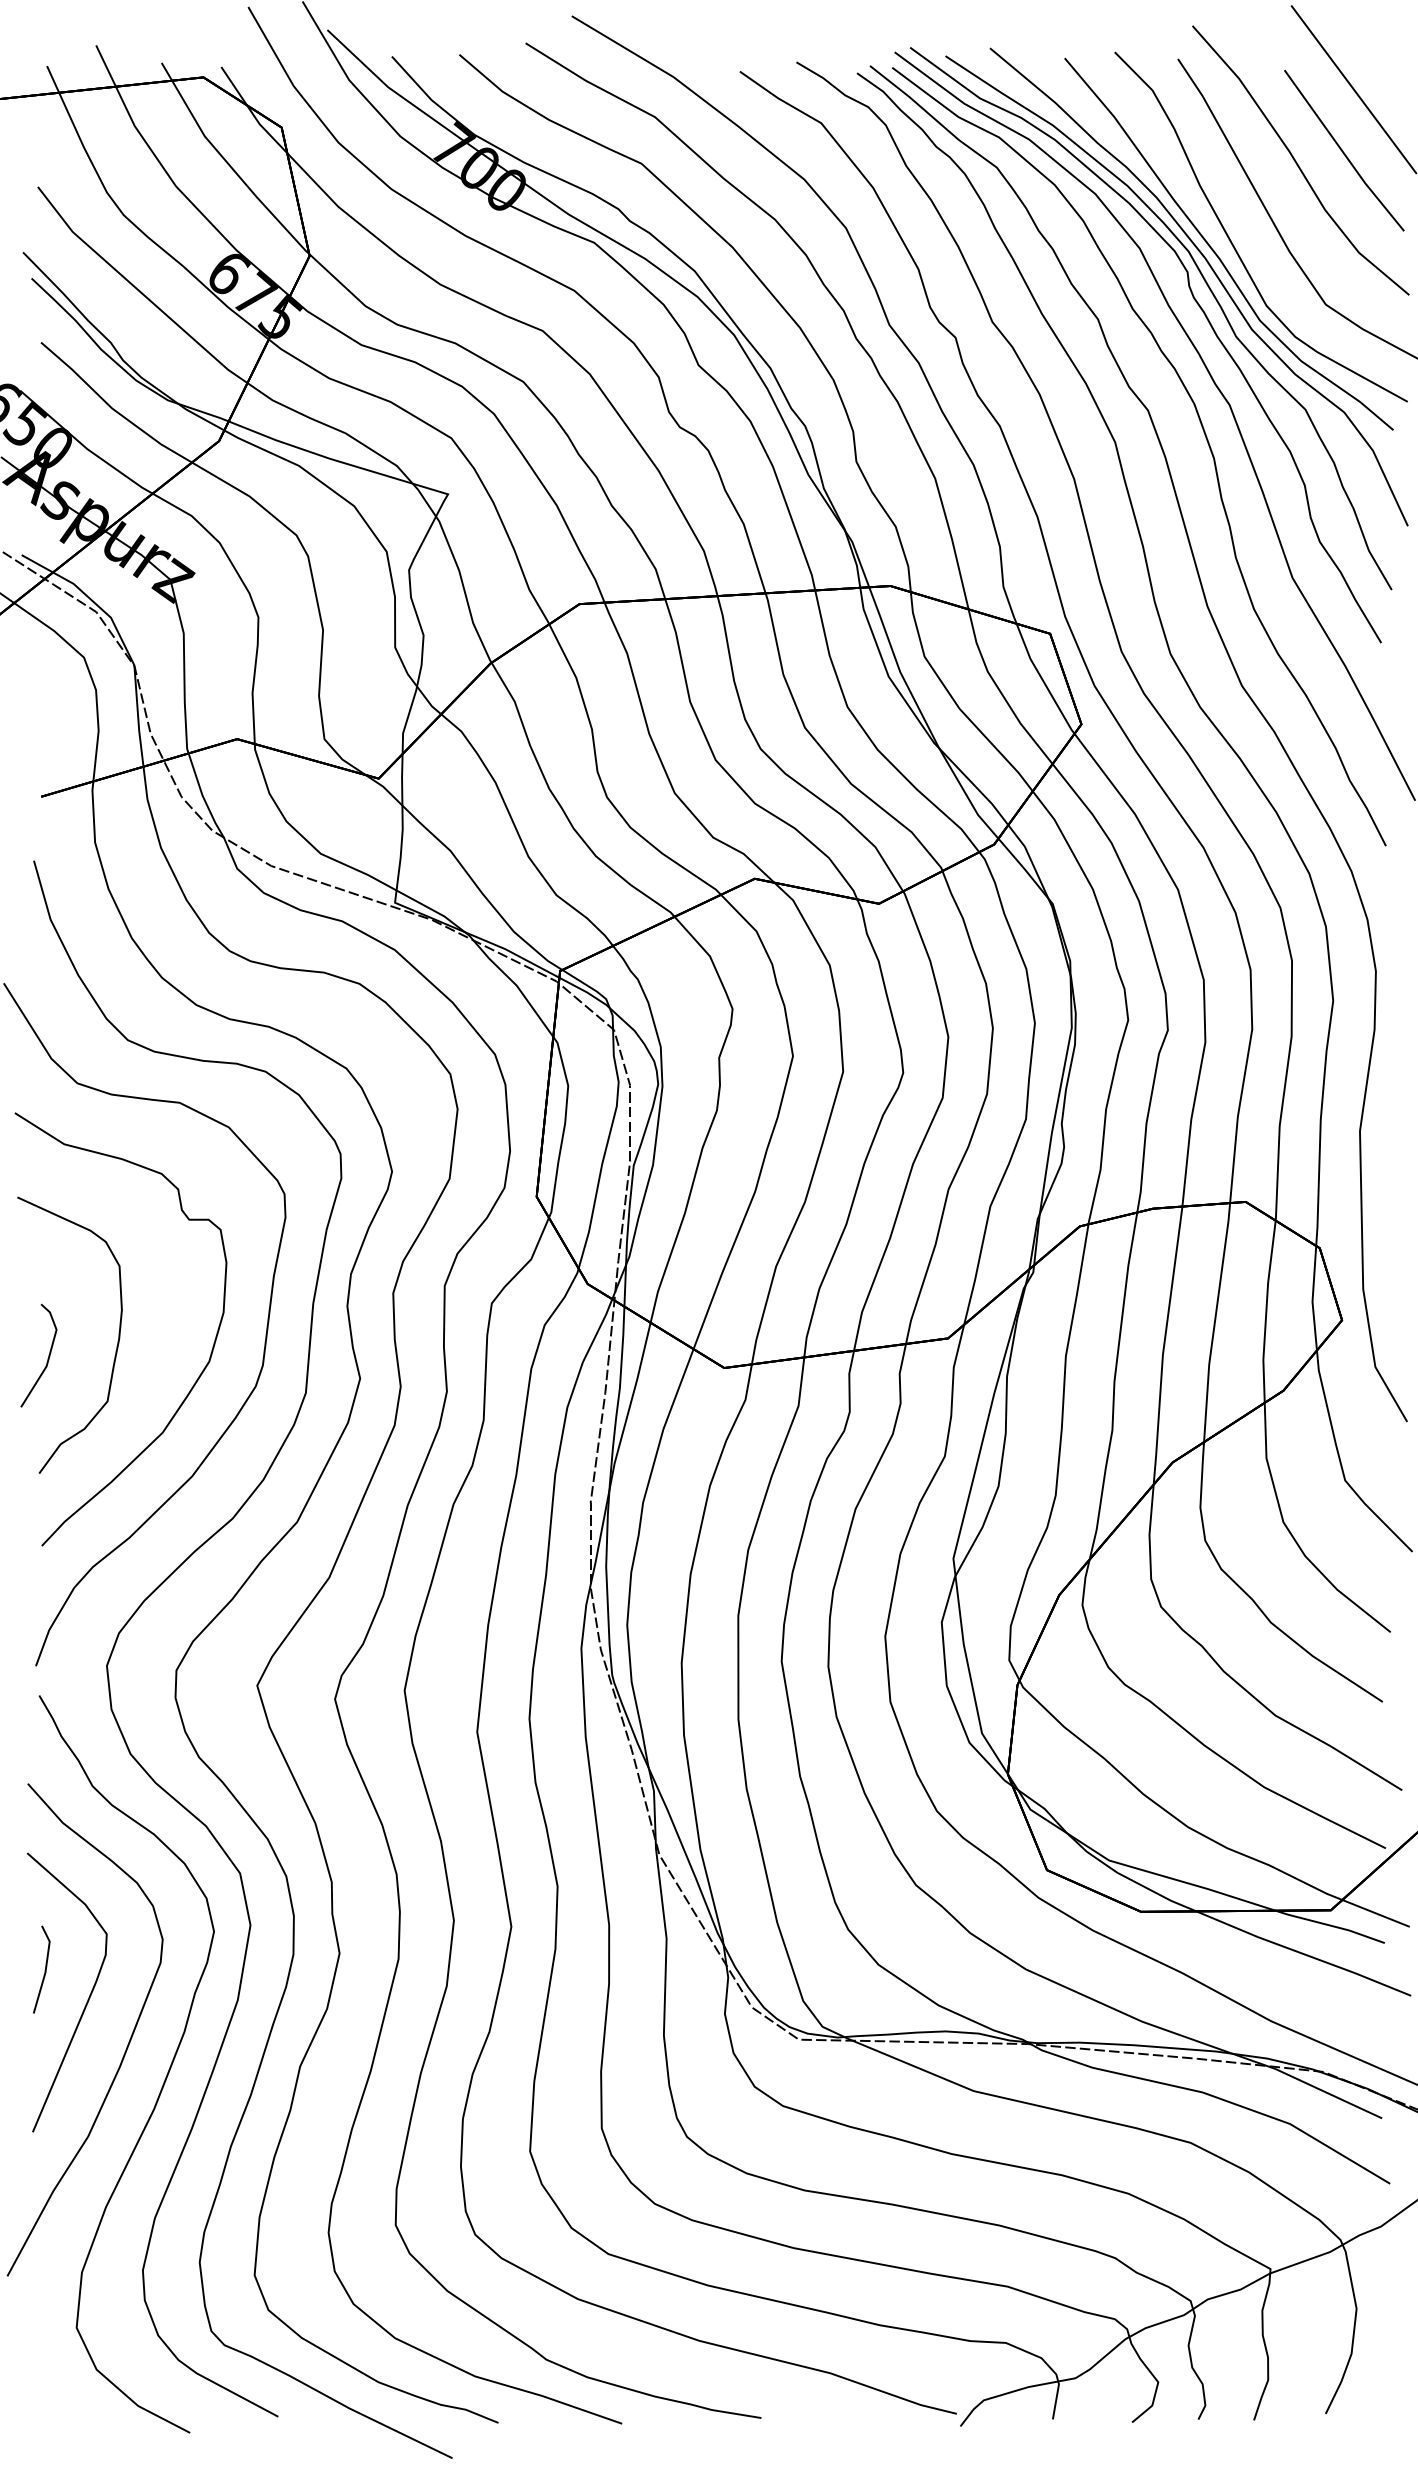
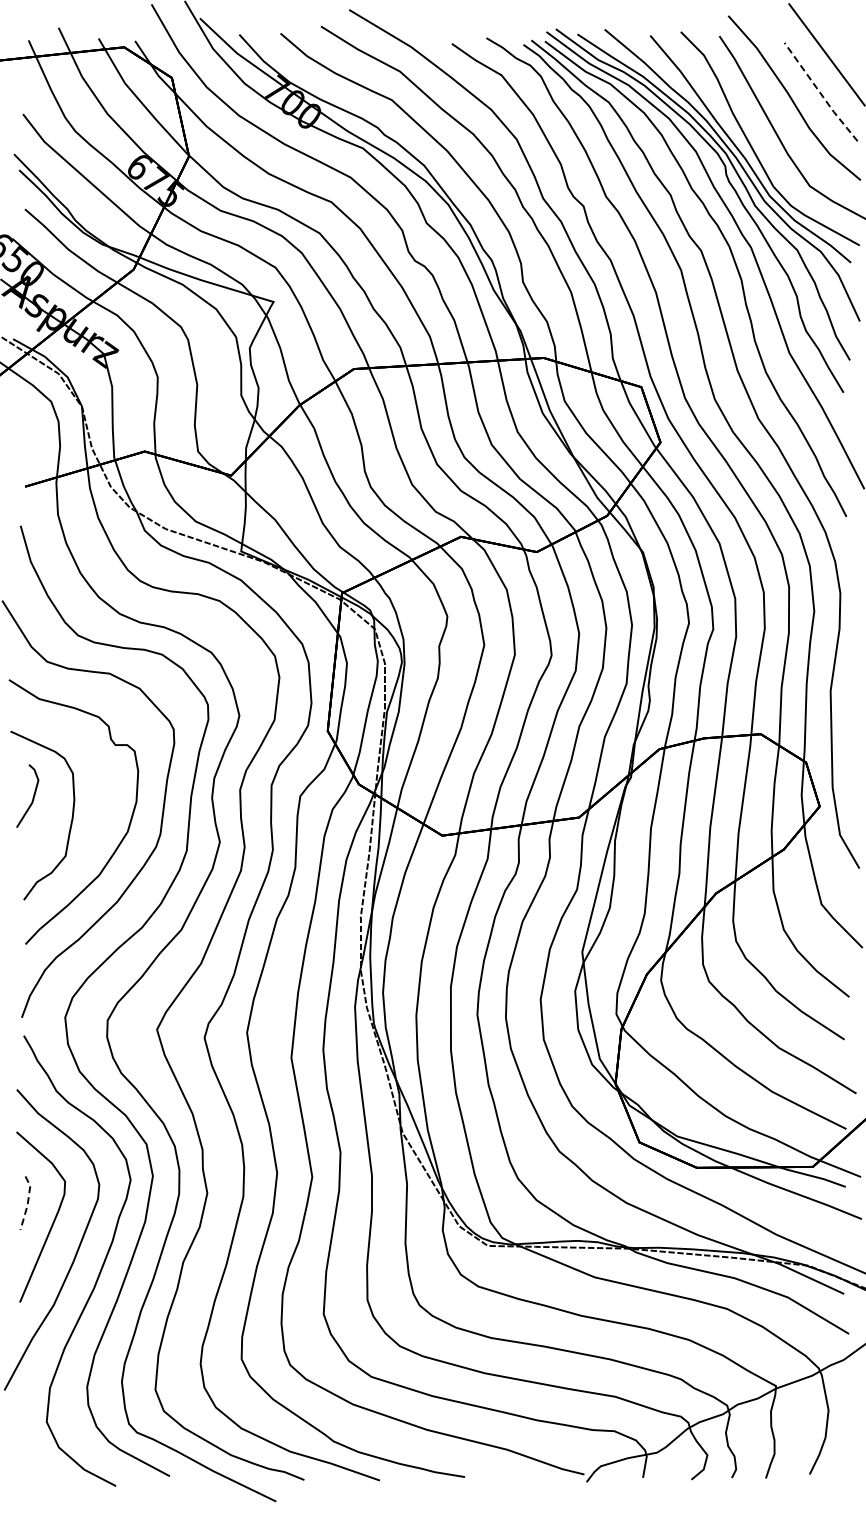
line: (1343, 153) -> (820, 93), solid -> dashed
line: (46, 1357) -> (32, 797), moved
line: (45, 1970) -> (27, 1203), solid -> dashed

